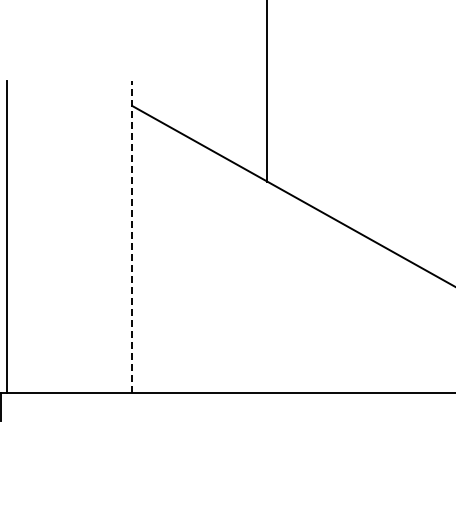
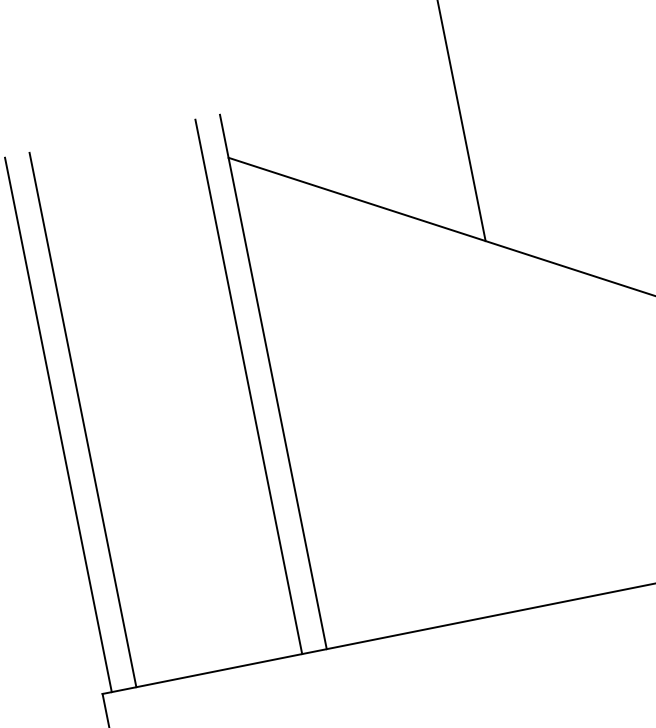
line: (21, 236) -> (83, 419), added
line: (117, 236) -> (248, 386), added
line: (132, 236) -> (273, 381), dashed -> solid

